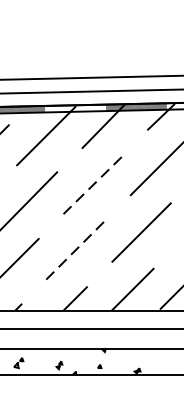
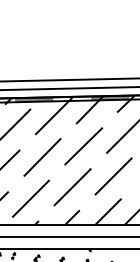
line: (93, 184) -> (83, 146), dashed -> solid
line: (75, 248) -> (72, 186), dashed -> solid

